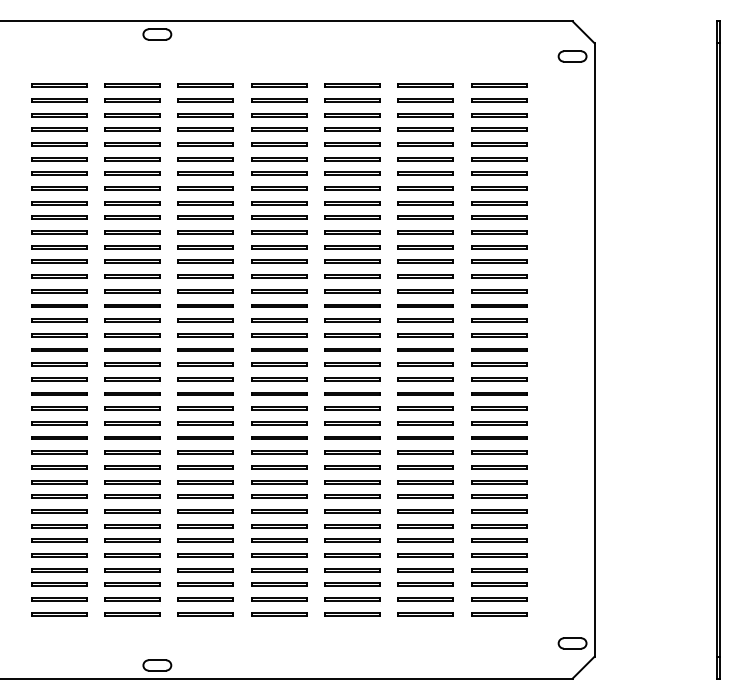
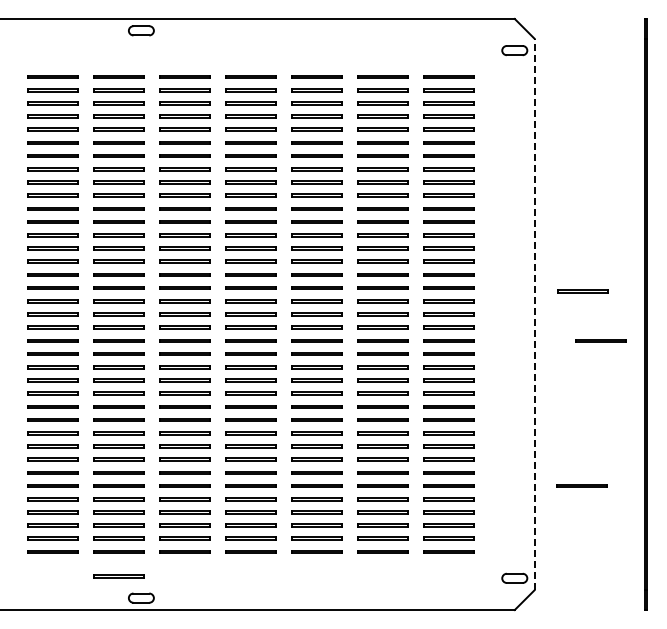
line: (647, 323) -> (582, 290), added
line: (594, 350) -> (534, 314), solid -> dashed
line: (667, 378) -> (600, 340), added
line: (646, 540) -> (581, 485), added
line: (131, 640) -> (118, 575), added

